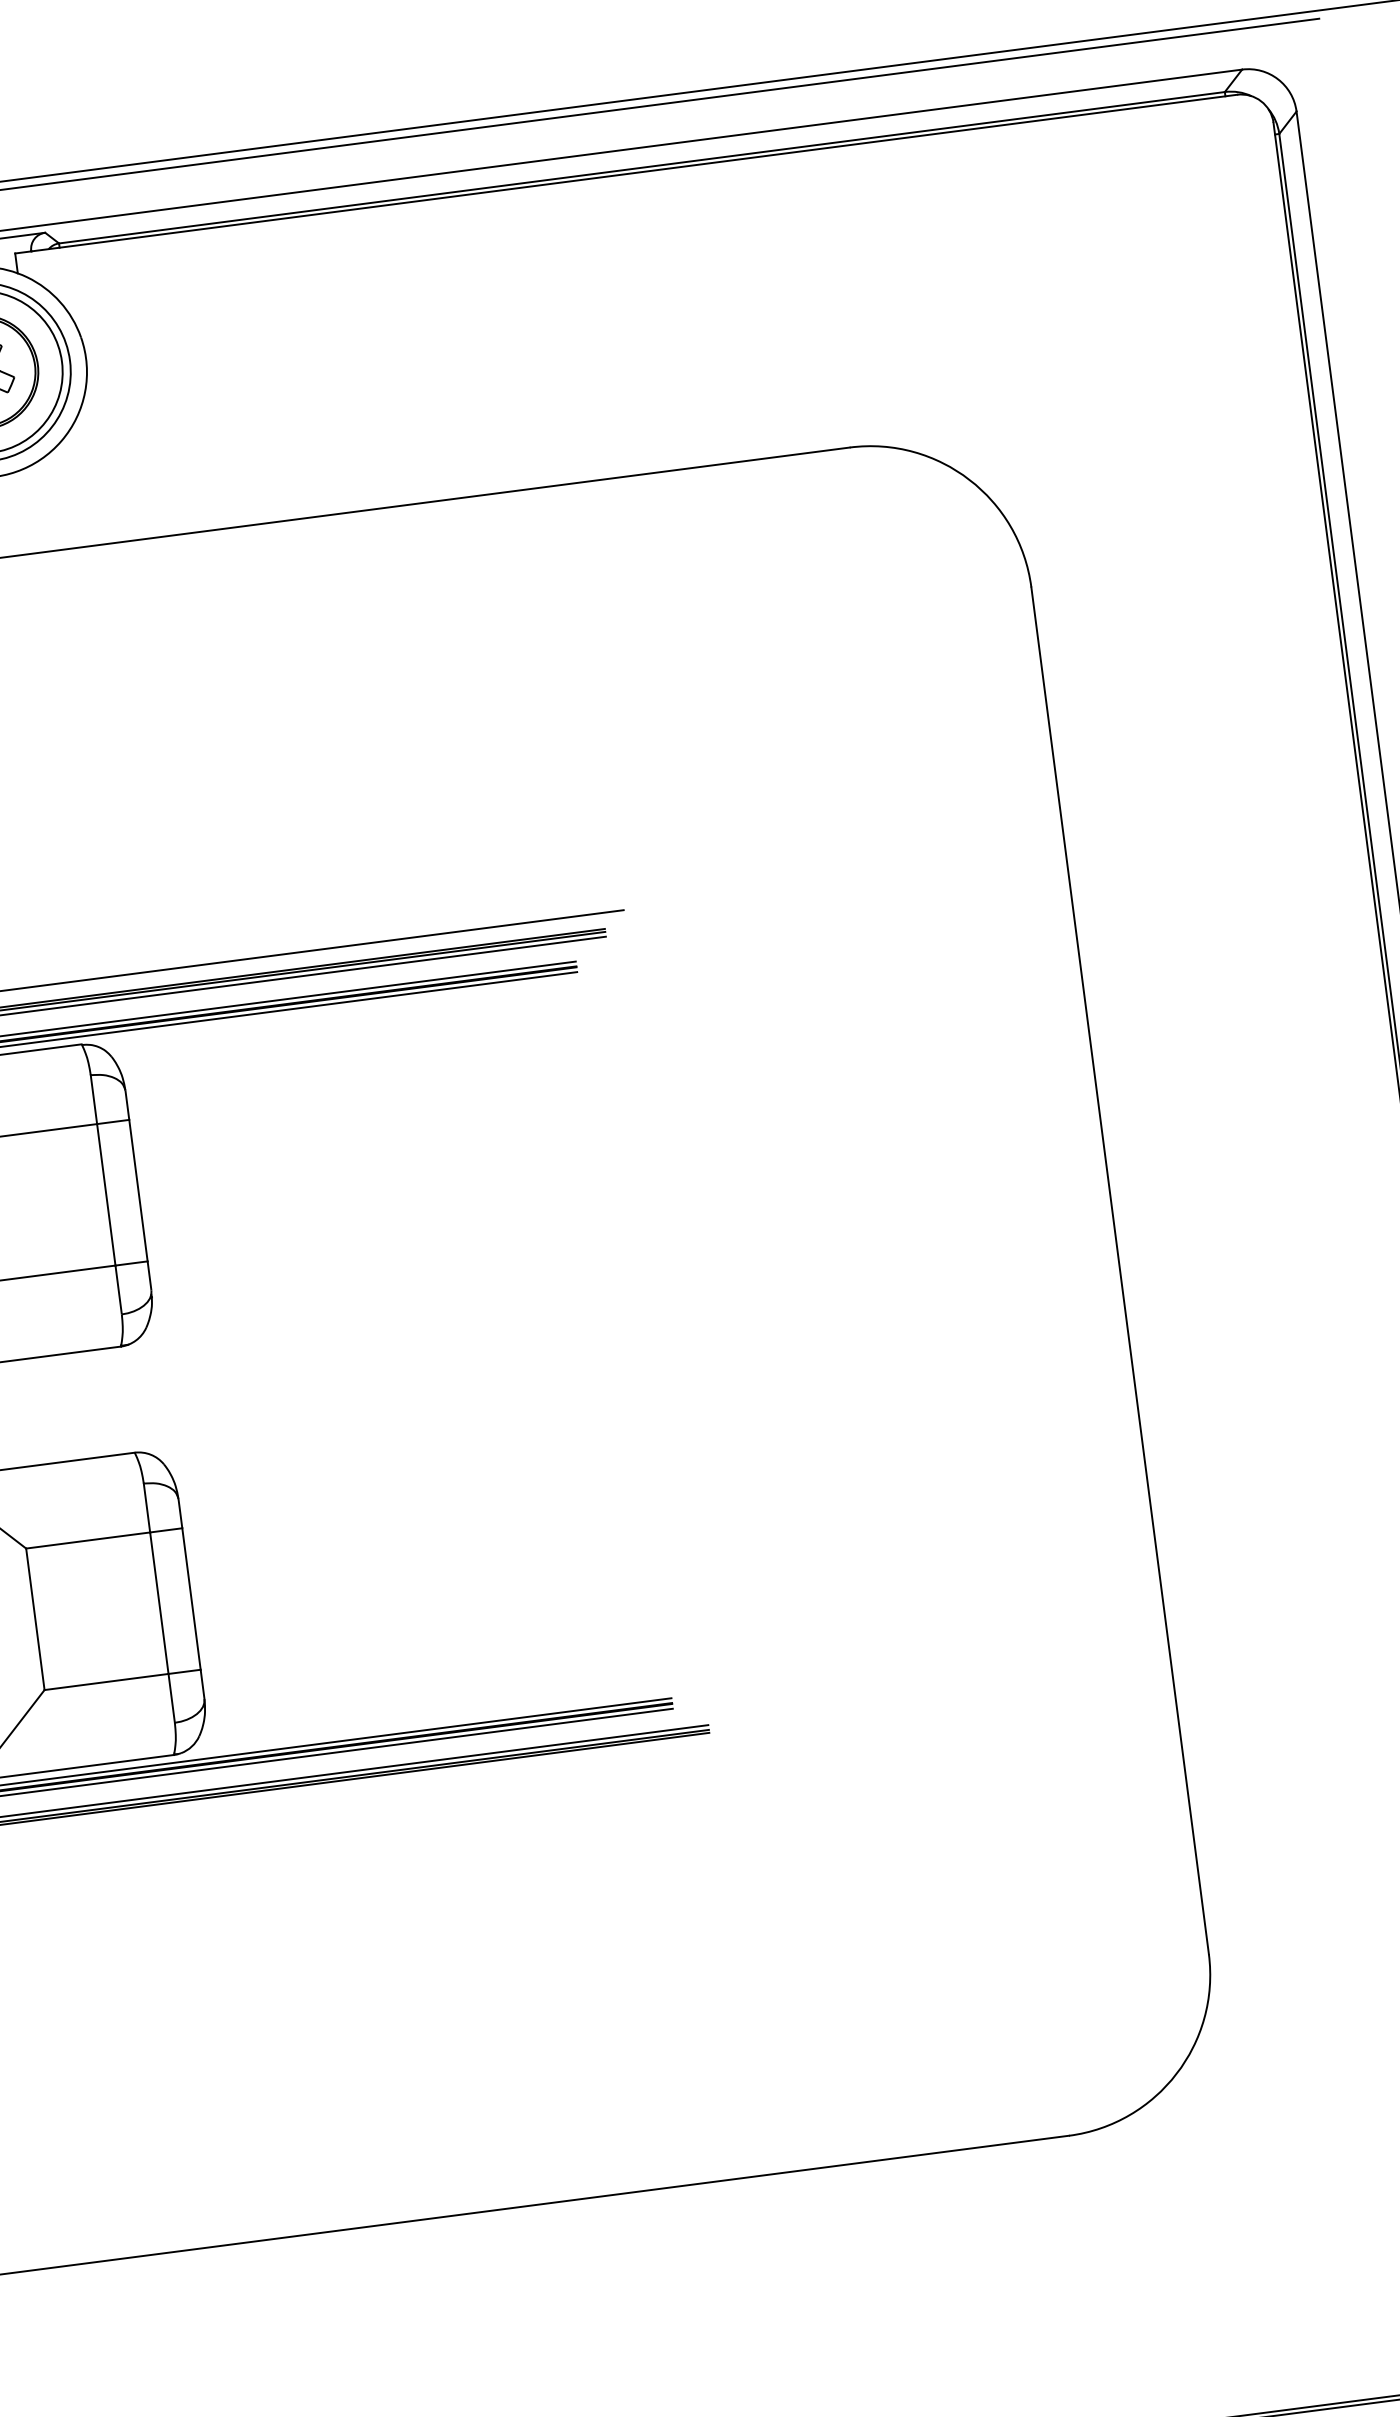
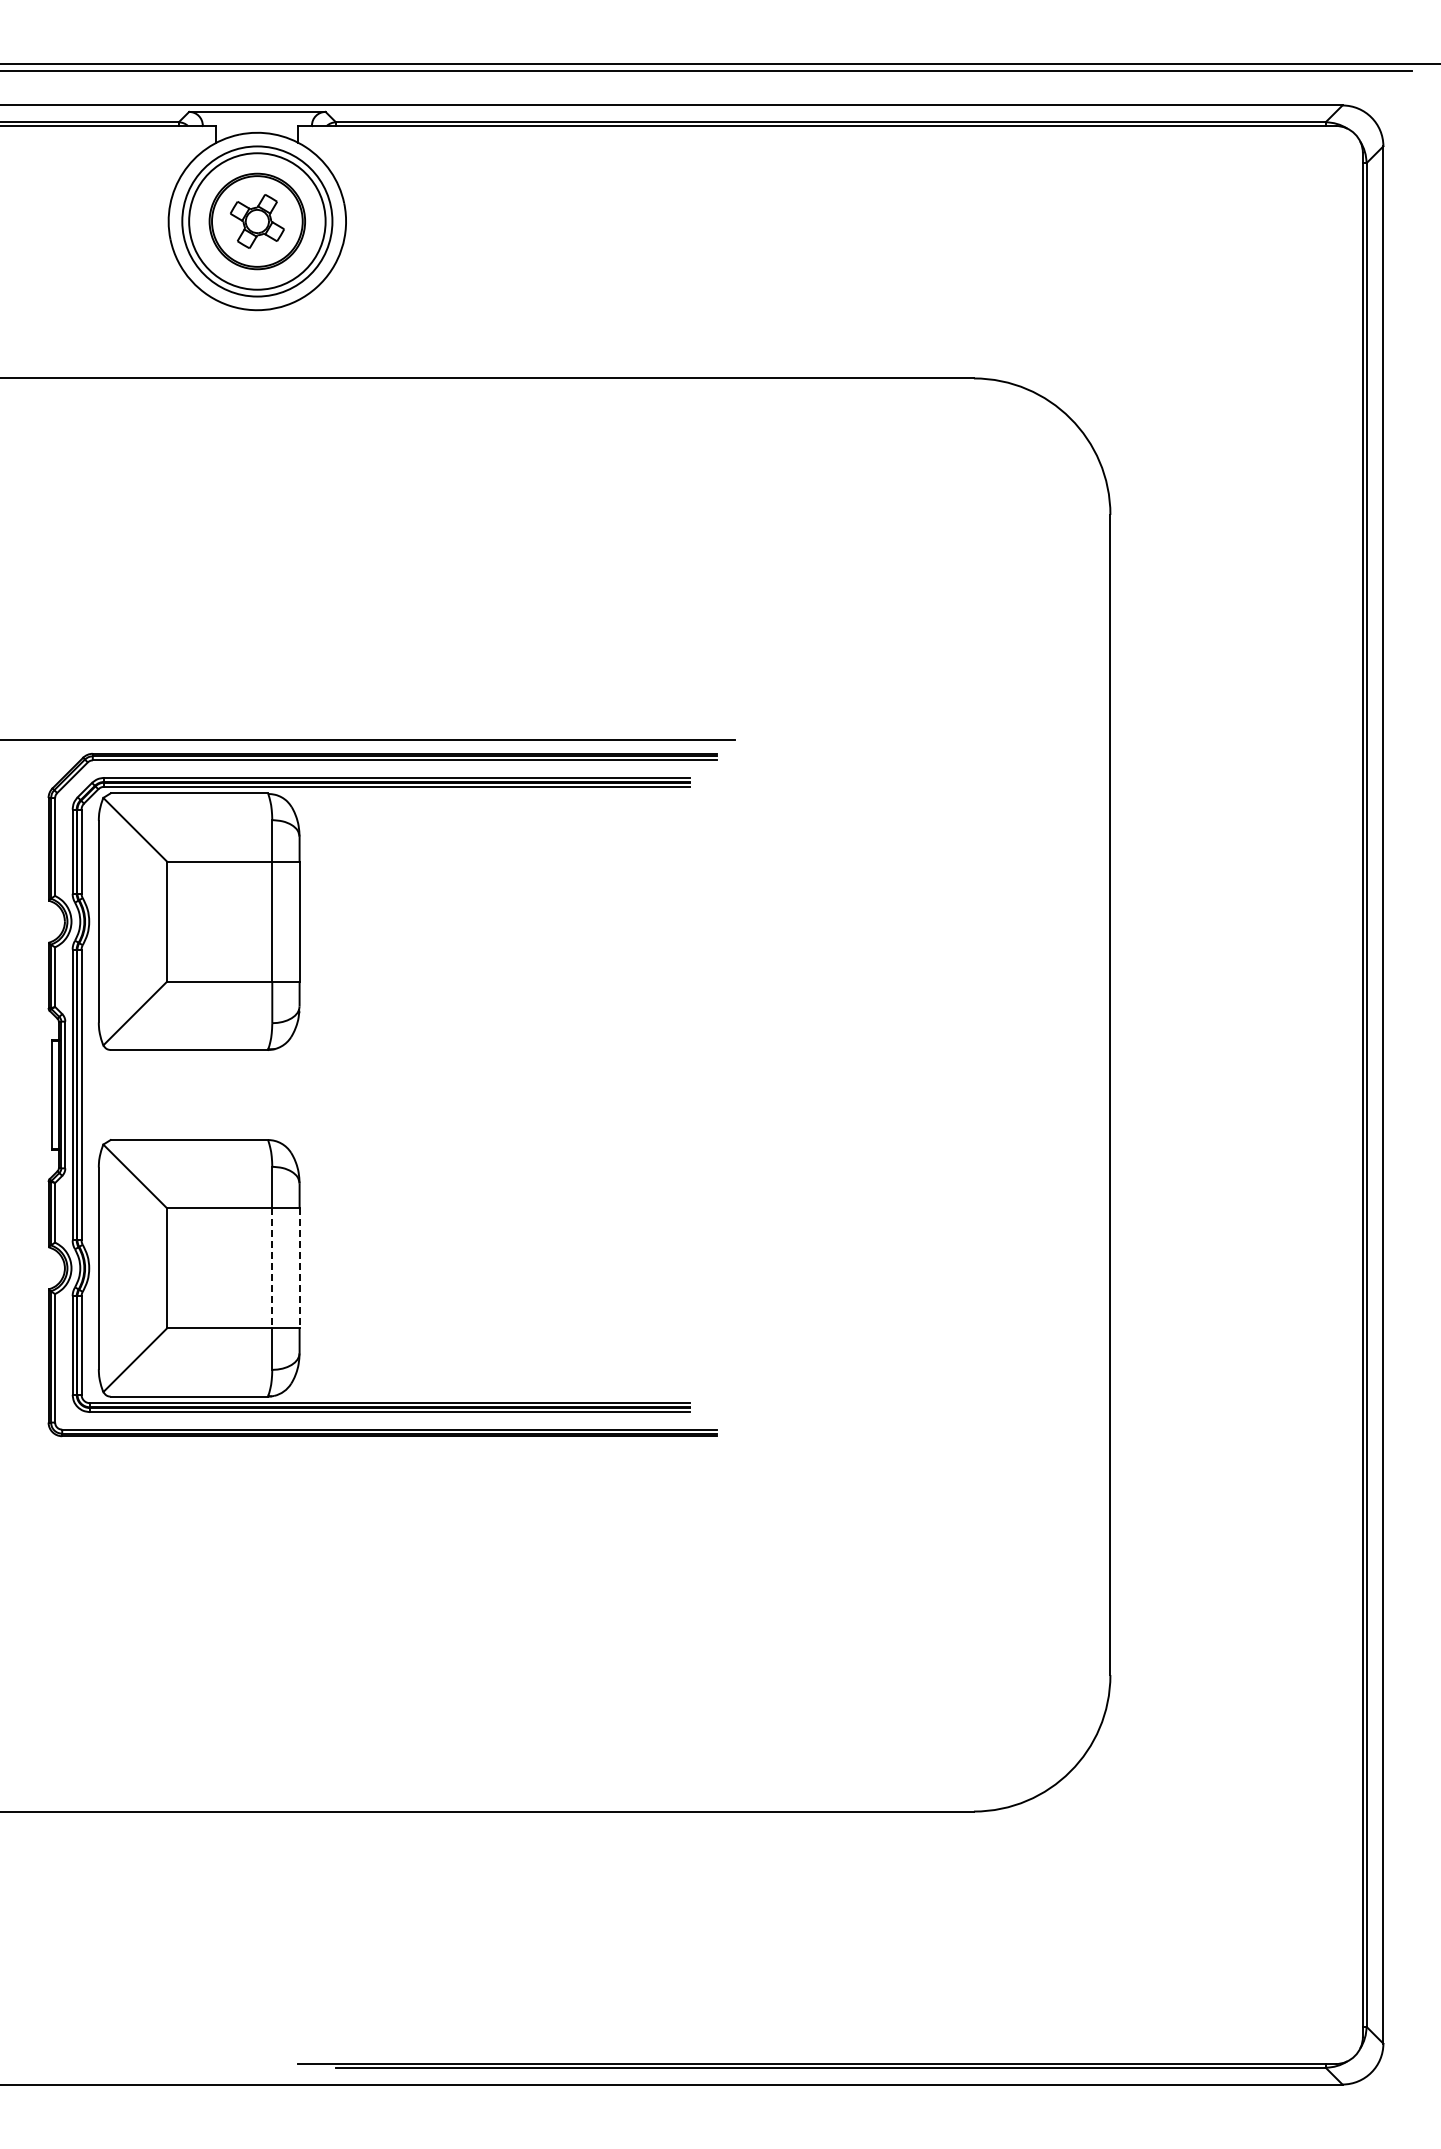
line: (191, 1599) -> (299, 1268), solid -> dashed
line: (159, 1603) -> (272, 1268), solid -> dashed

